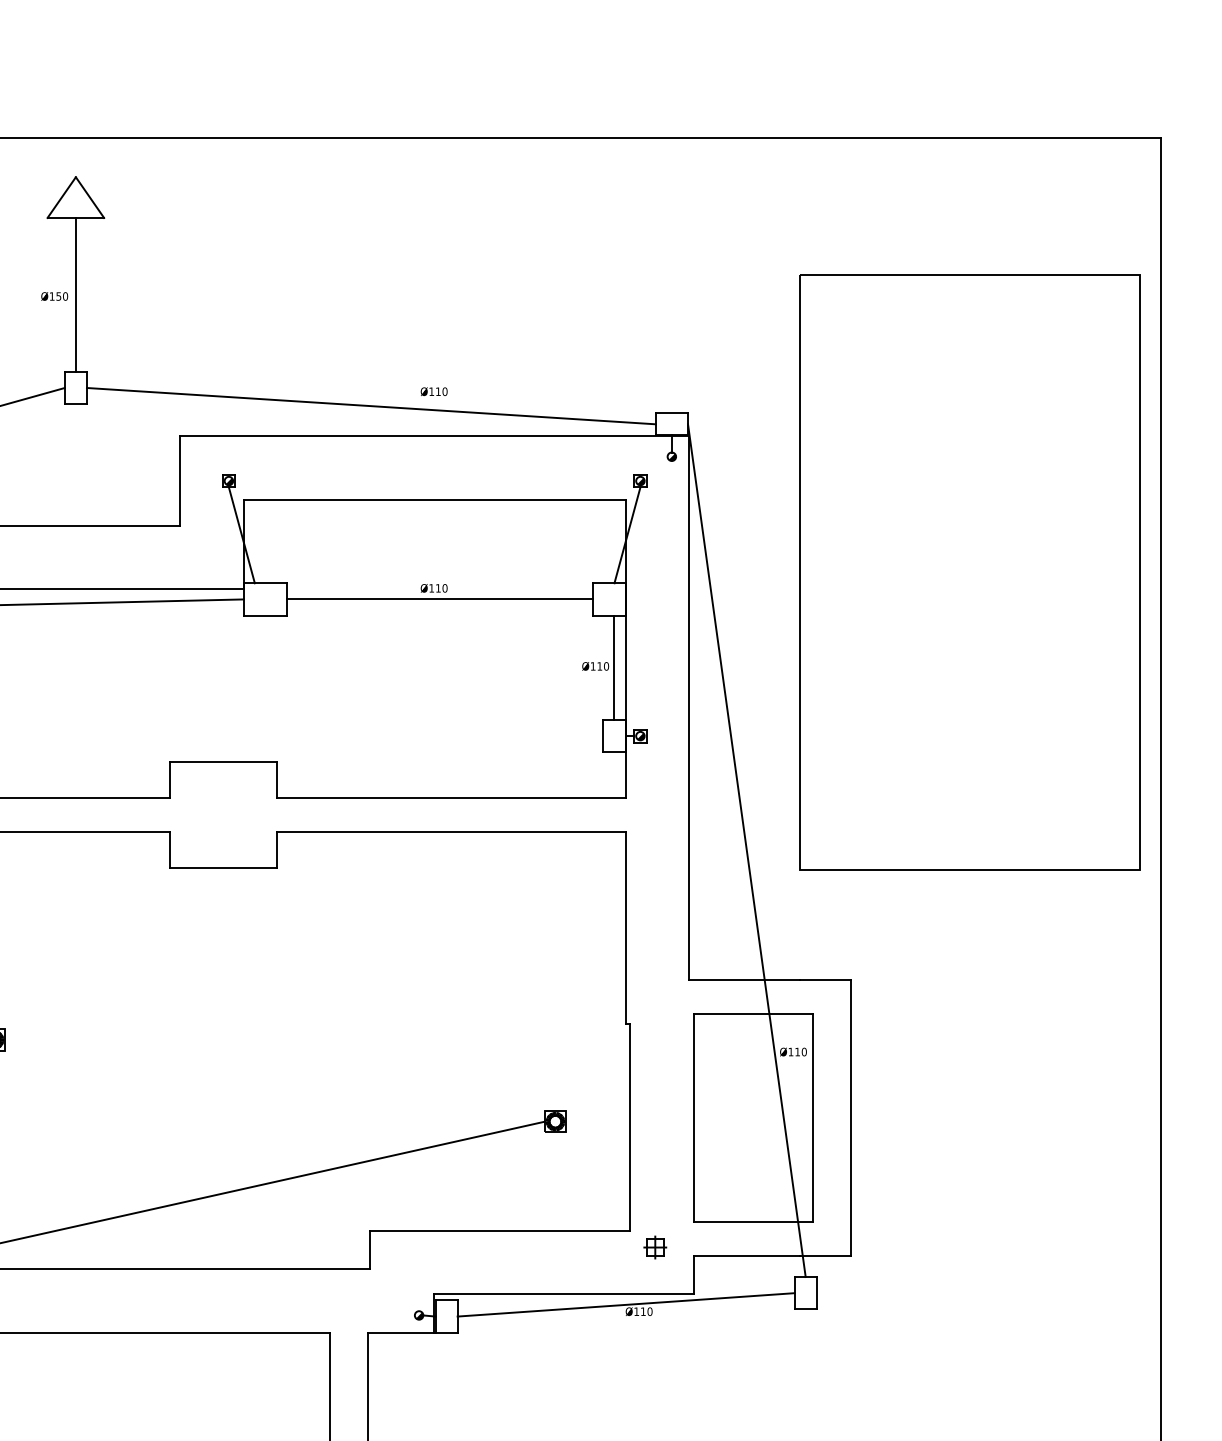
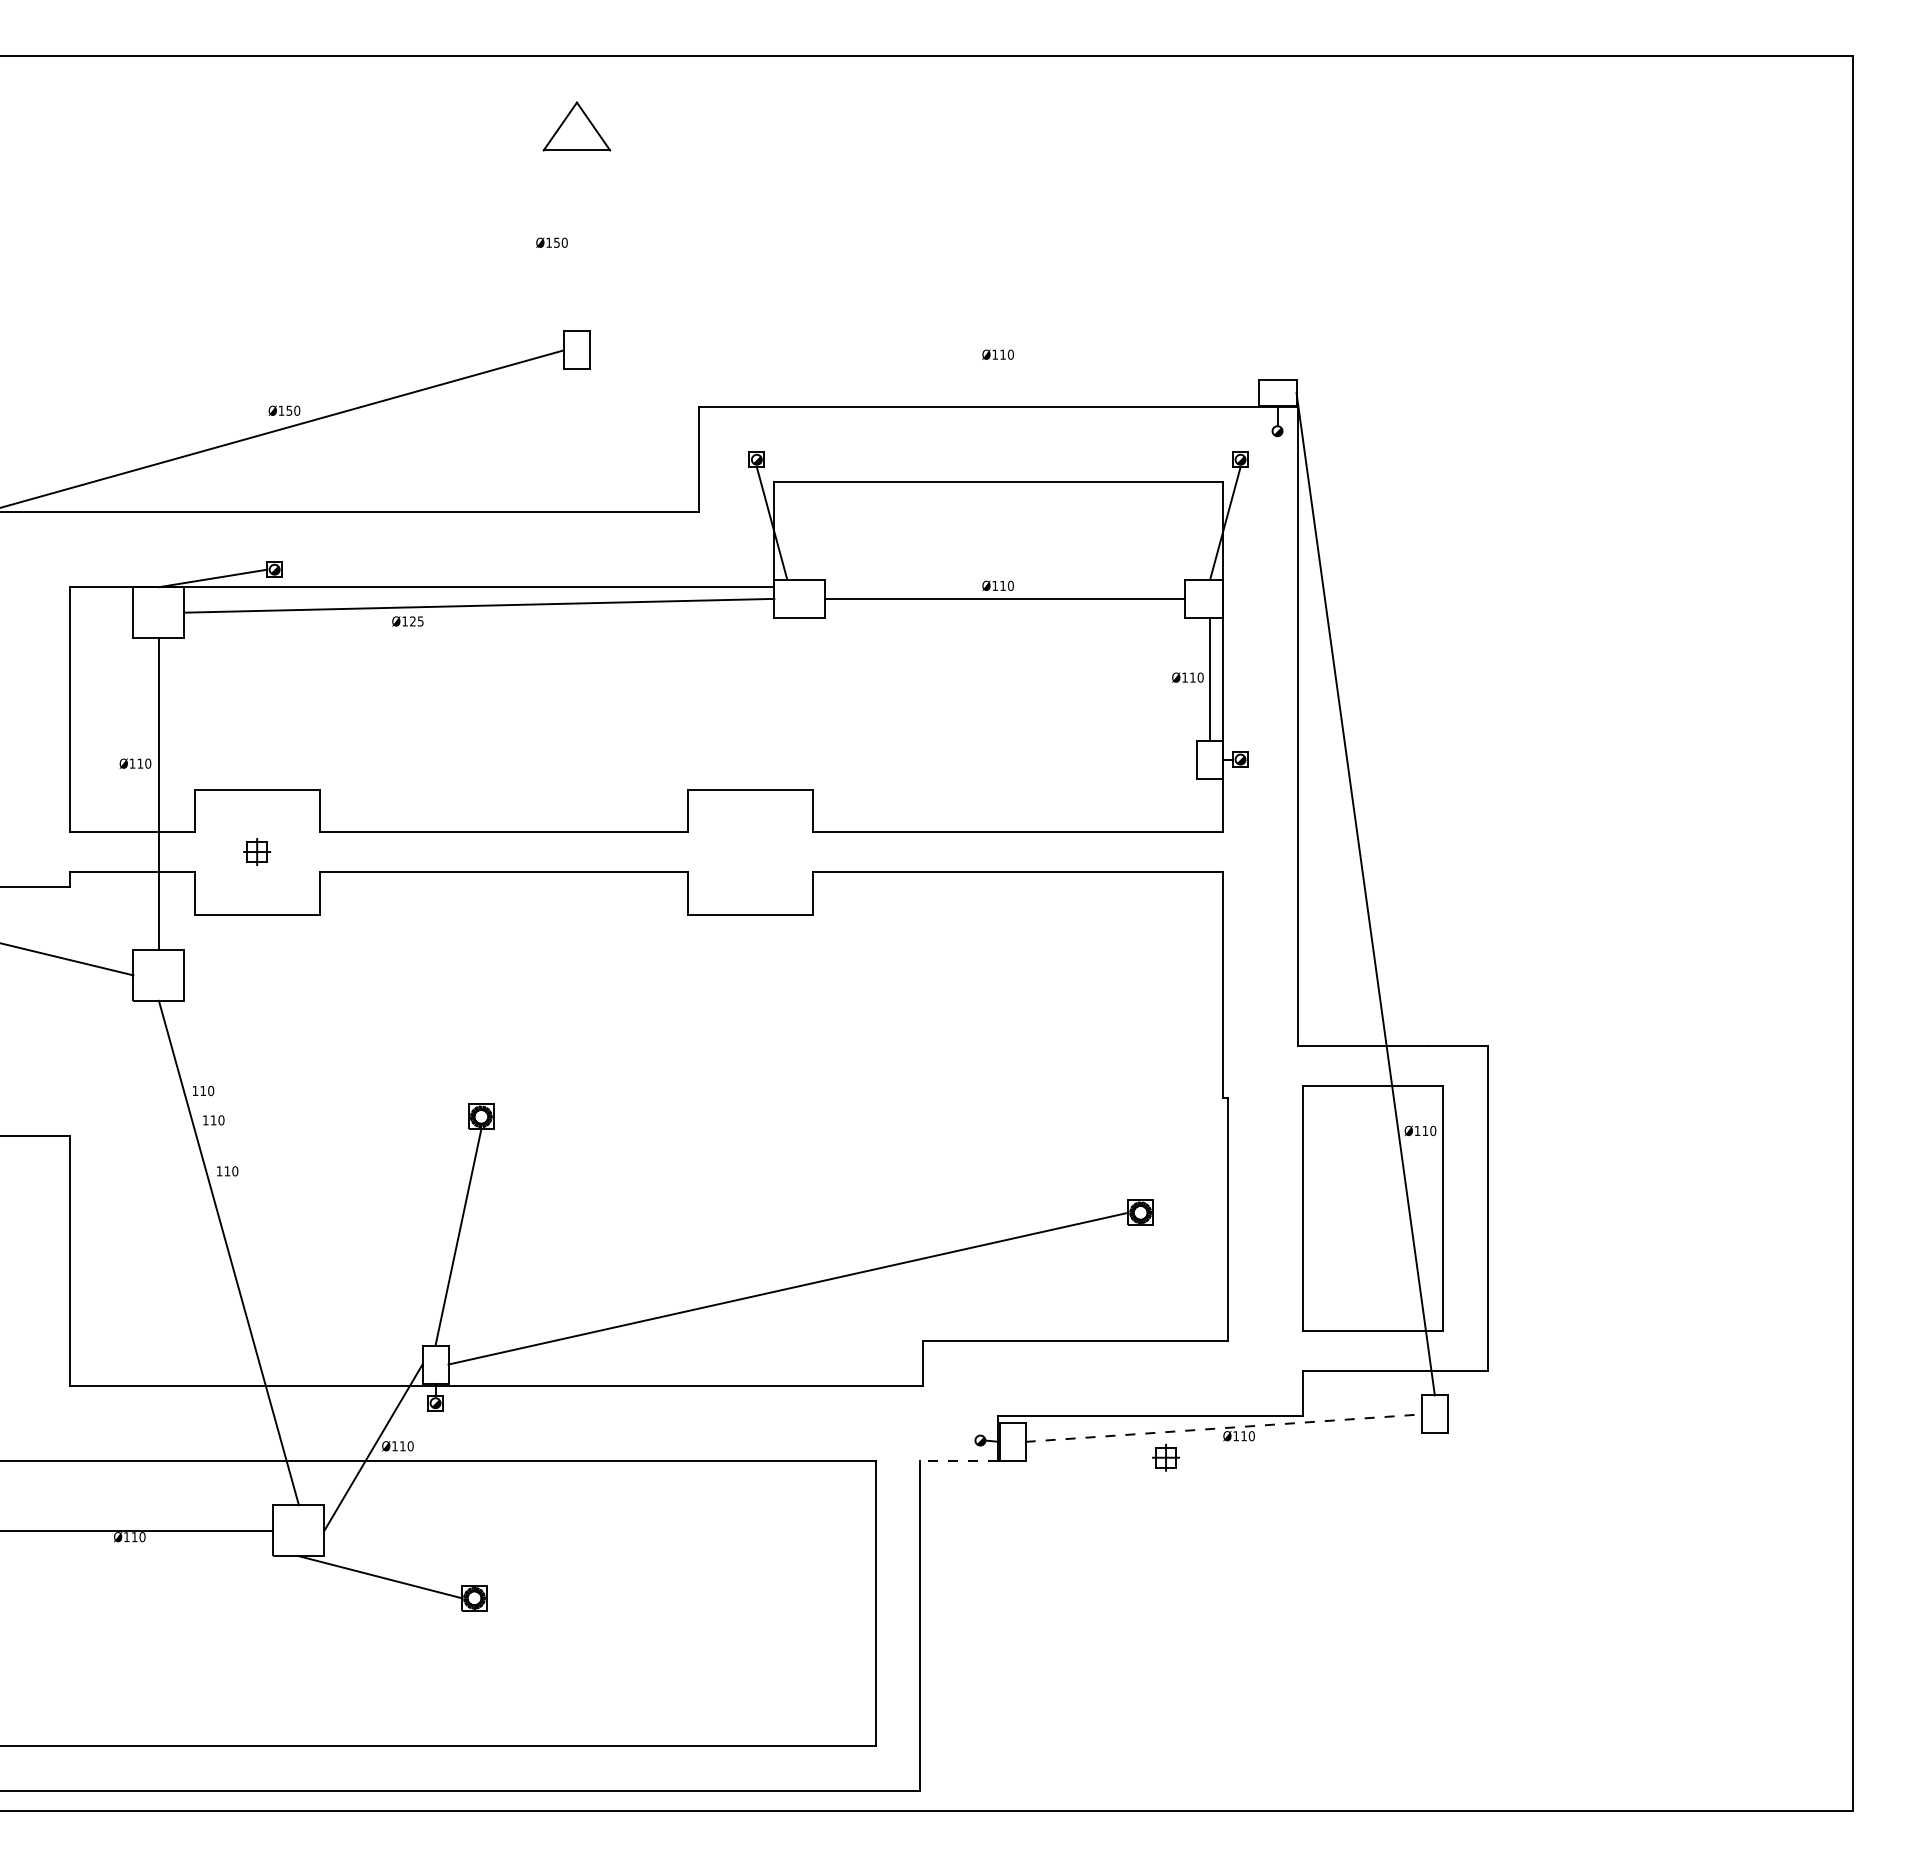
line: (75, 294) -> (576, 240), removed
line: (370, 405) -> (923, 371), removed
part: (969, 571) -> (1627, 566), removed
part: (654, 1247) -> (1165, 1457), moved
line: (625, 1305) -> (1223, 1428), solid -> dashed
line: (401, 1332) -> (959, 1460), solid -> dashed

